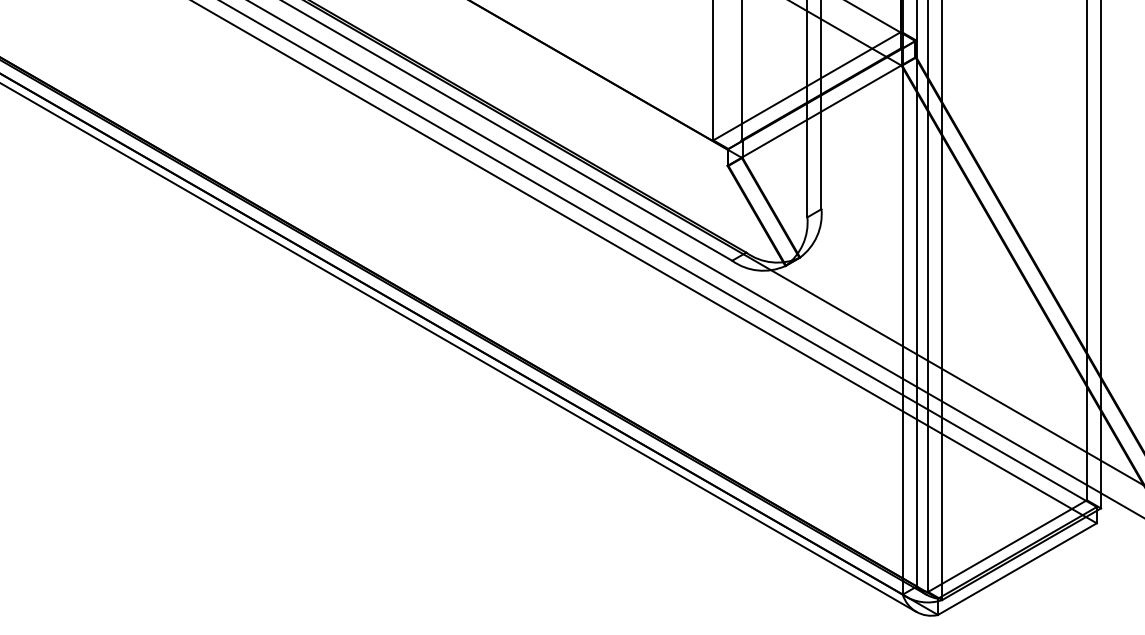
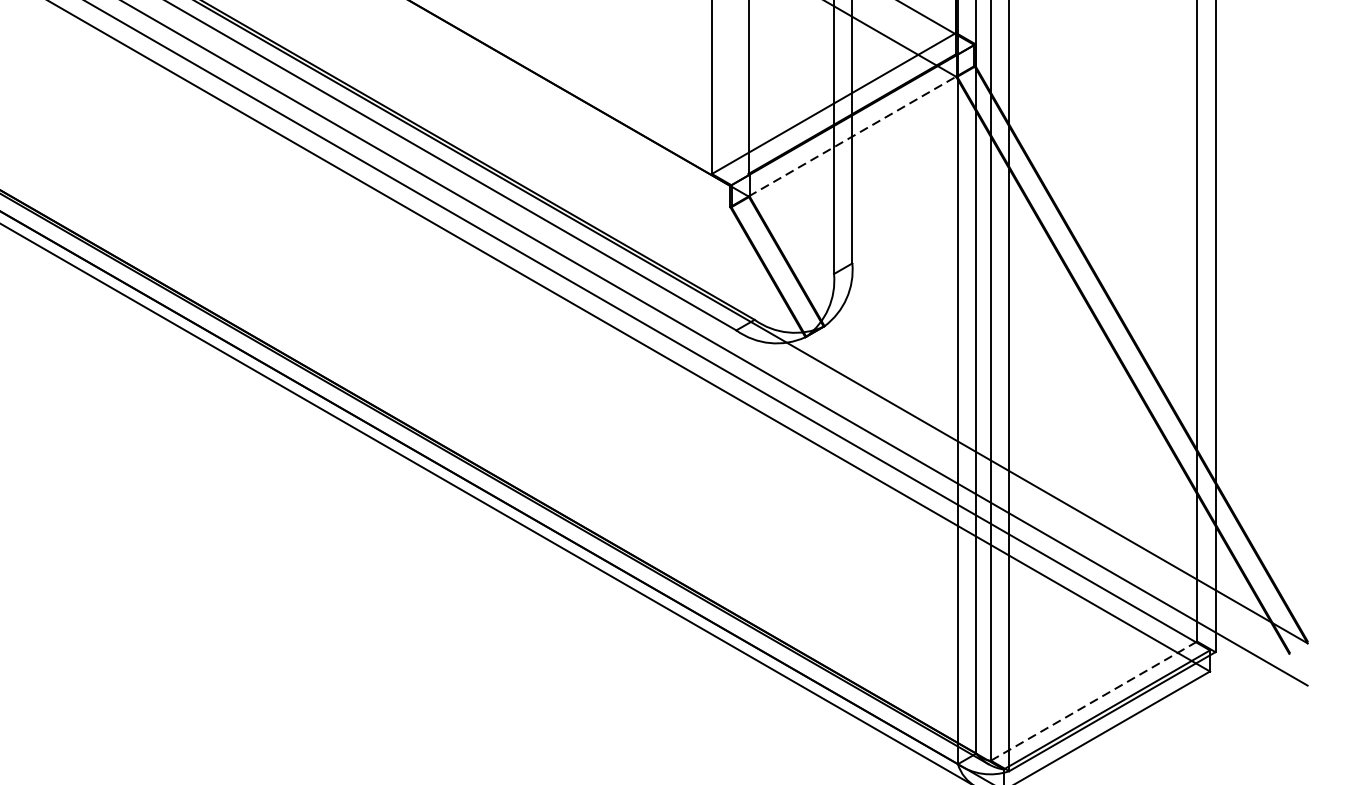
line: (821, 111) -> (852, 136), solid -> dashed
line: (1007, 546) -> (1094, 701), solid -> dashed

